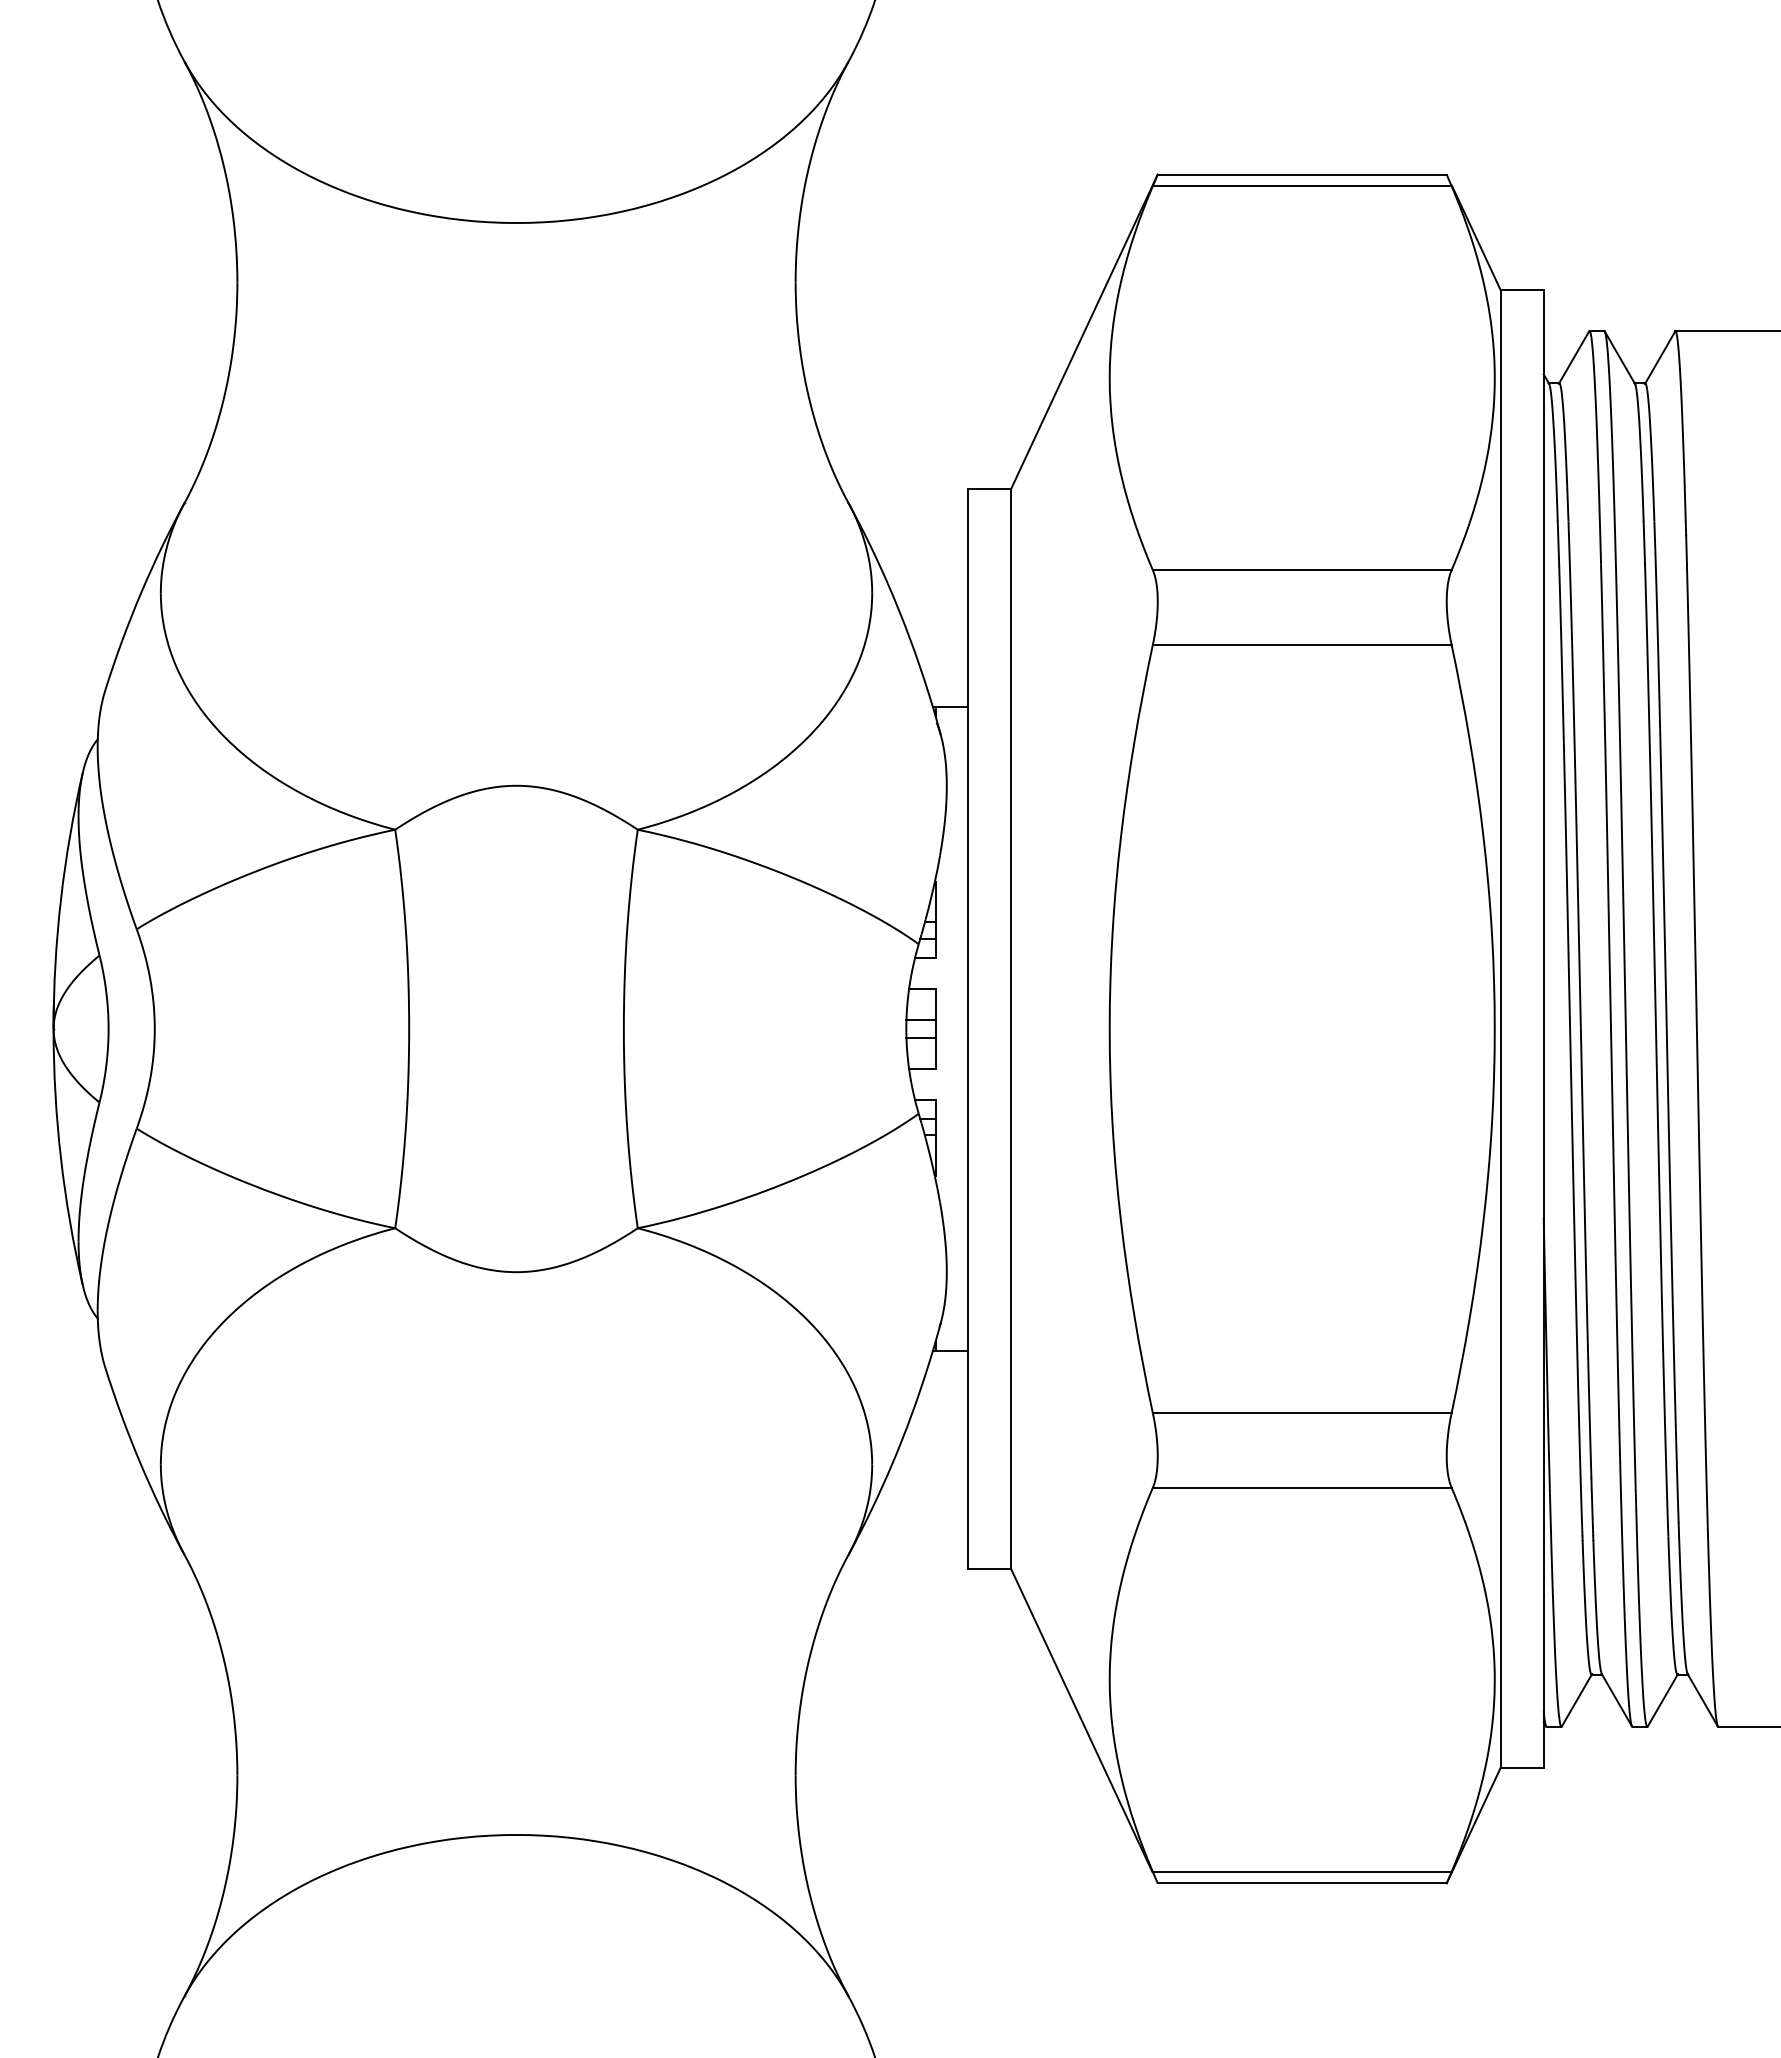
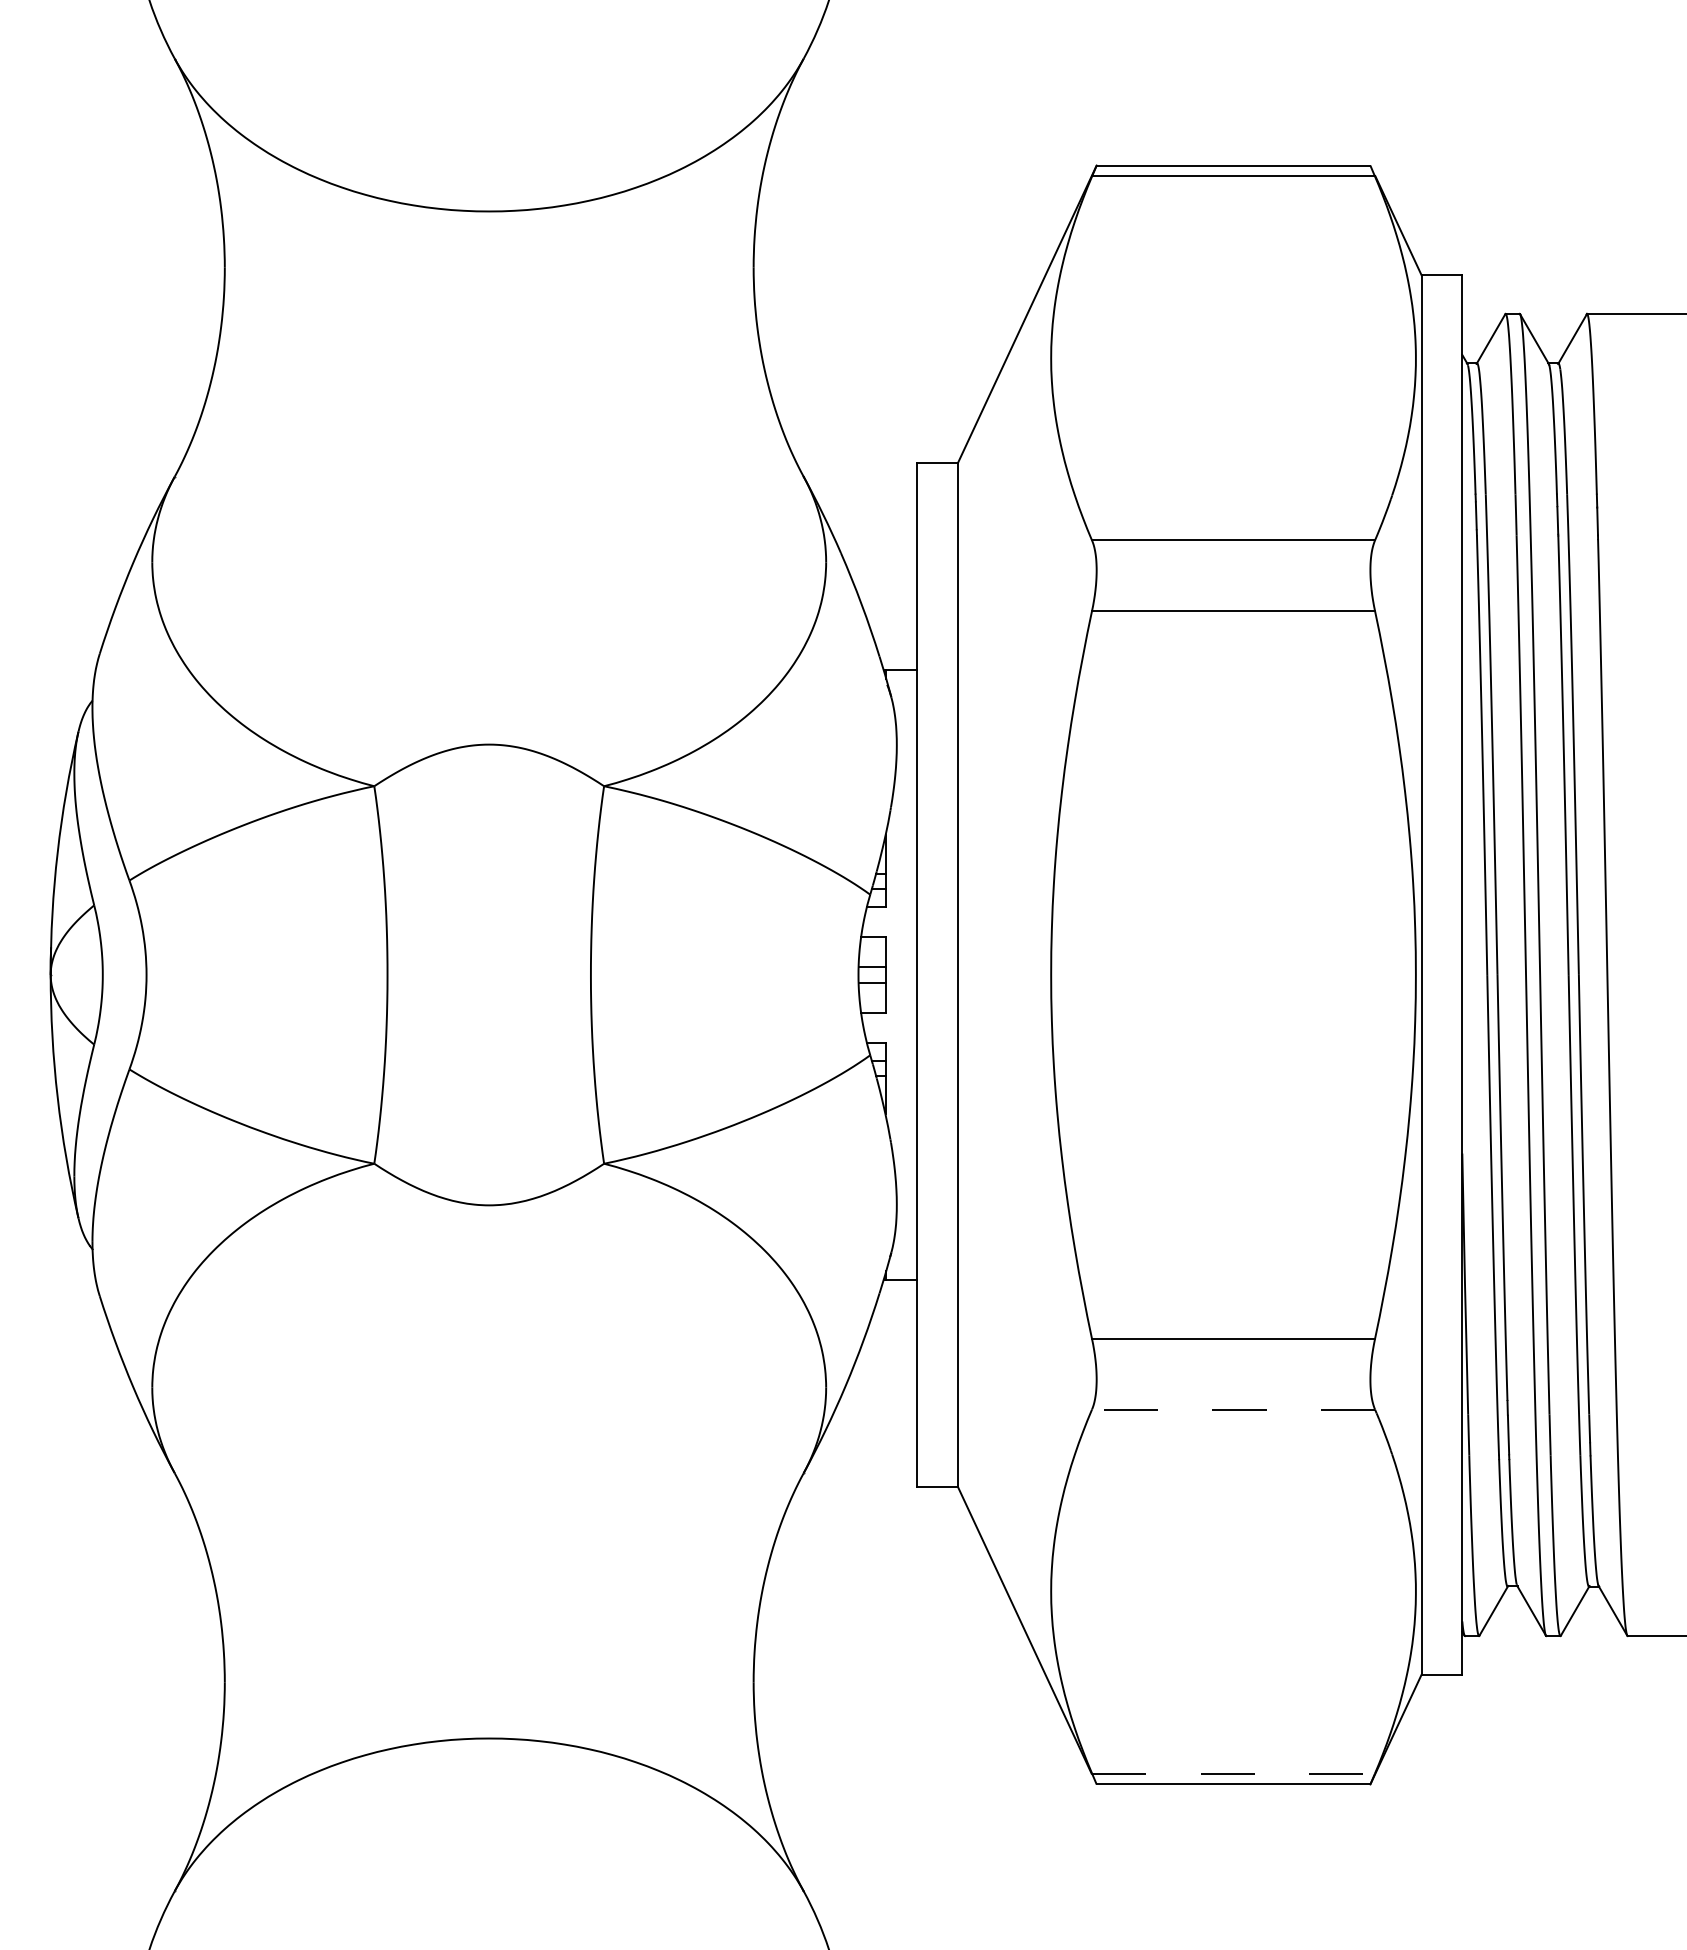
line: (1301, 1487) -> (1232, 1409), solid -> dashed
line: (1302, 1871) -> (1233, 1773), solid -> dashed

